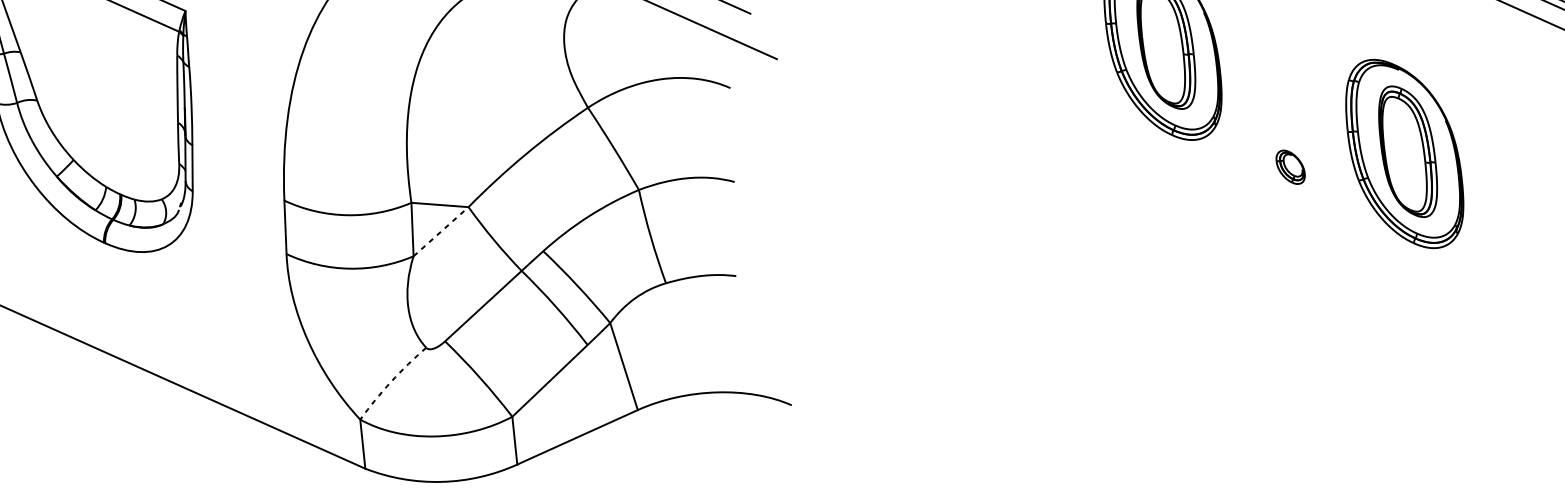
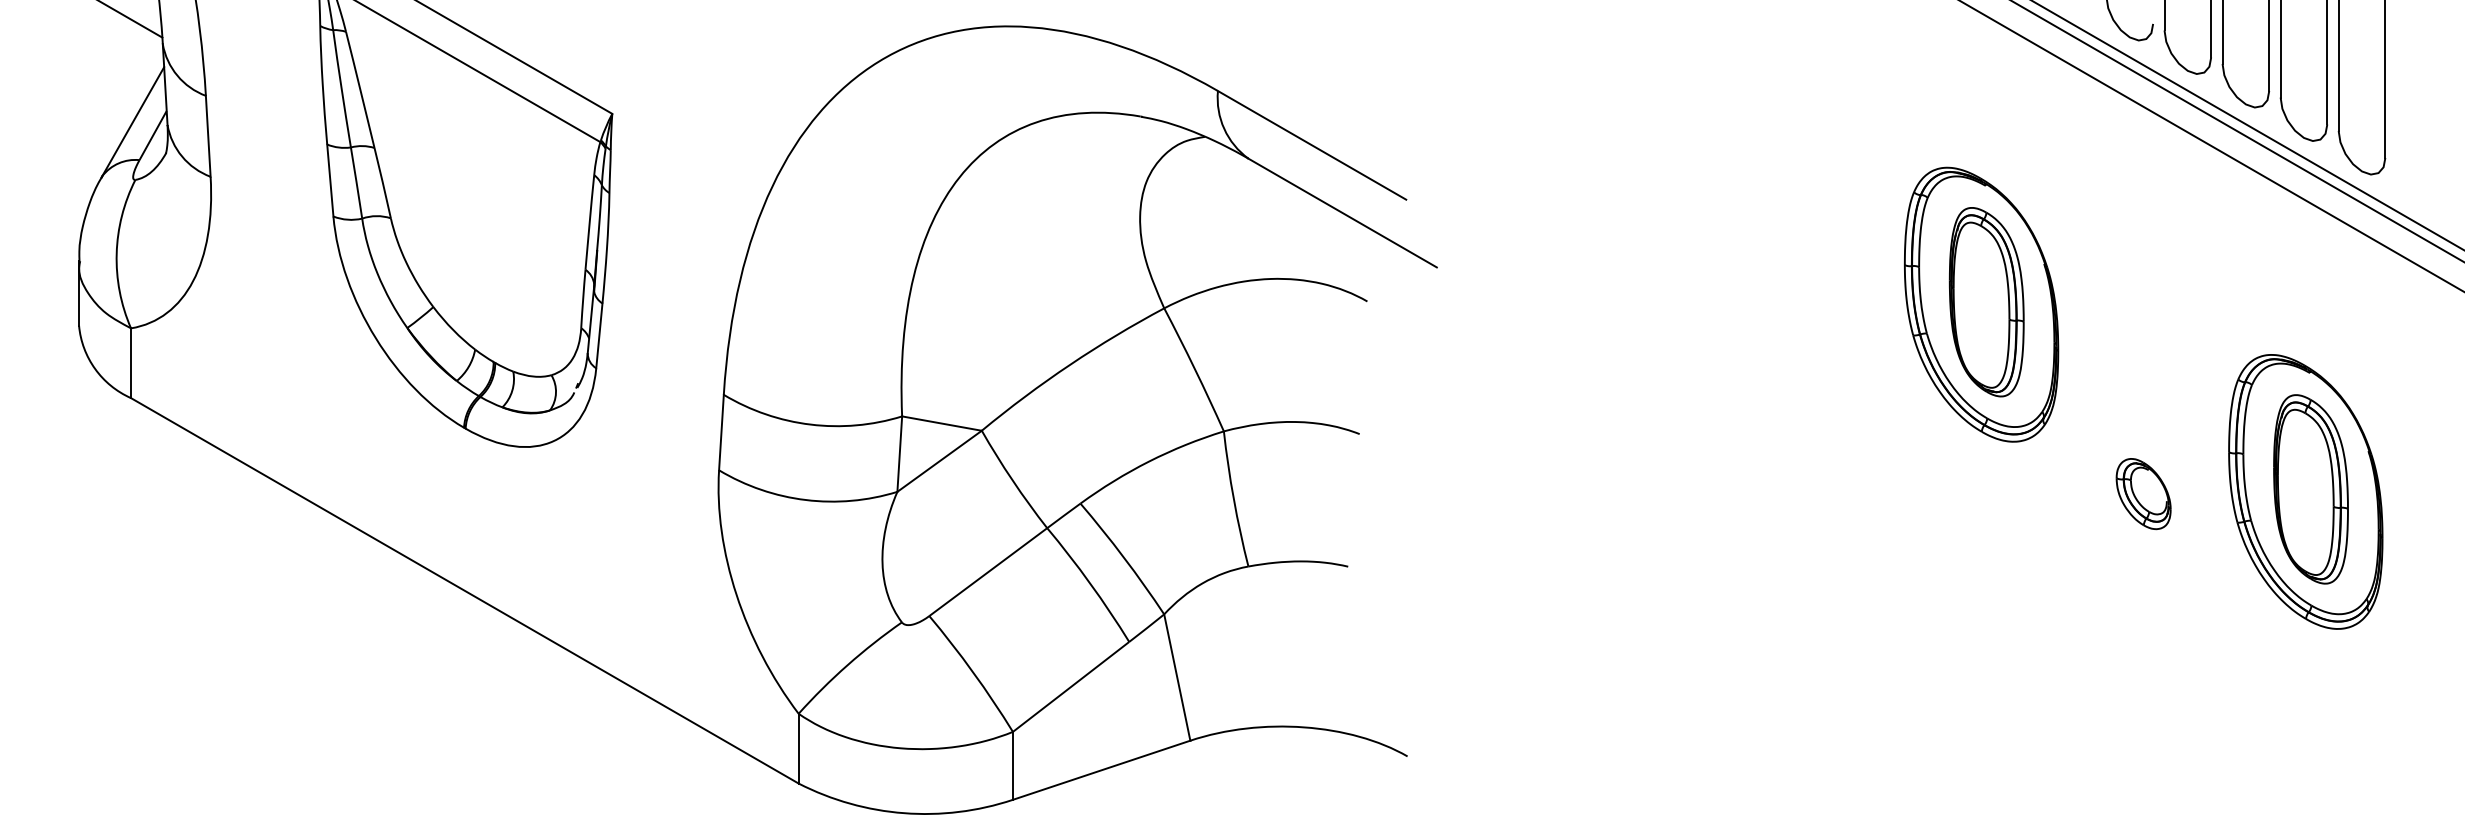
part: (1290, 167) -> (2143, 494), size x1.43
line: (441, 231) -> (940, 461), dashed -> solid
arc: (391, 382) -> (847, 665), dashed -> solid

